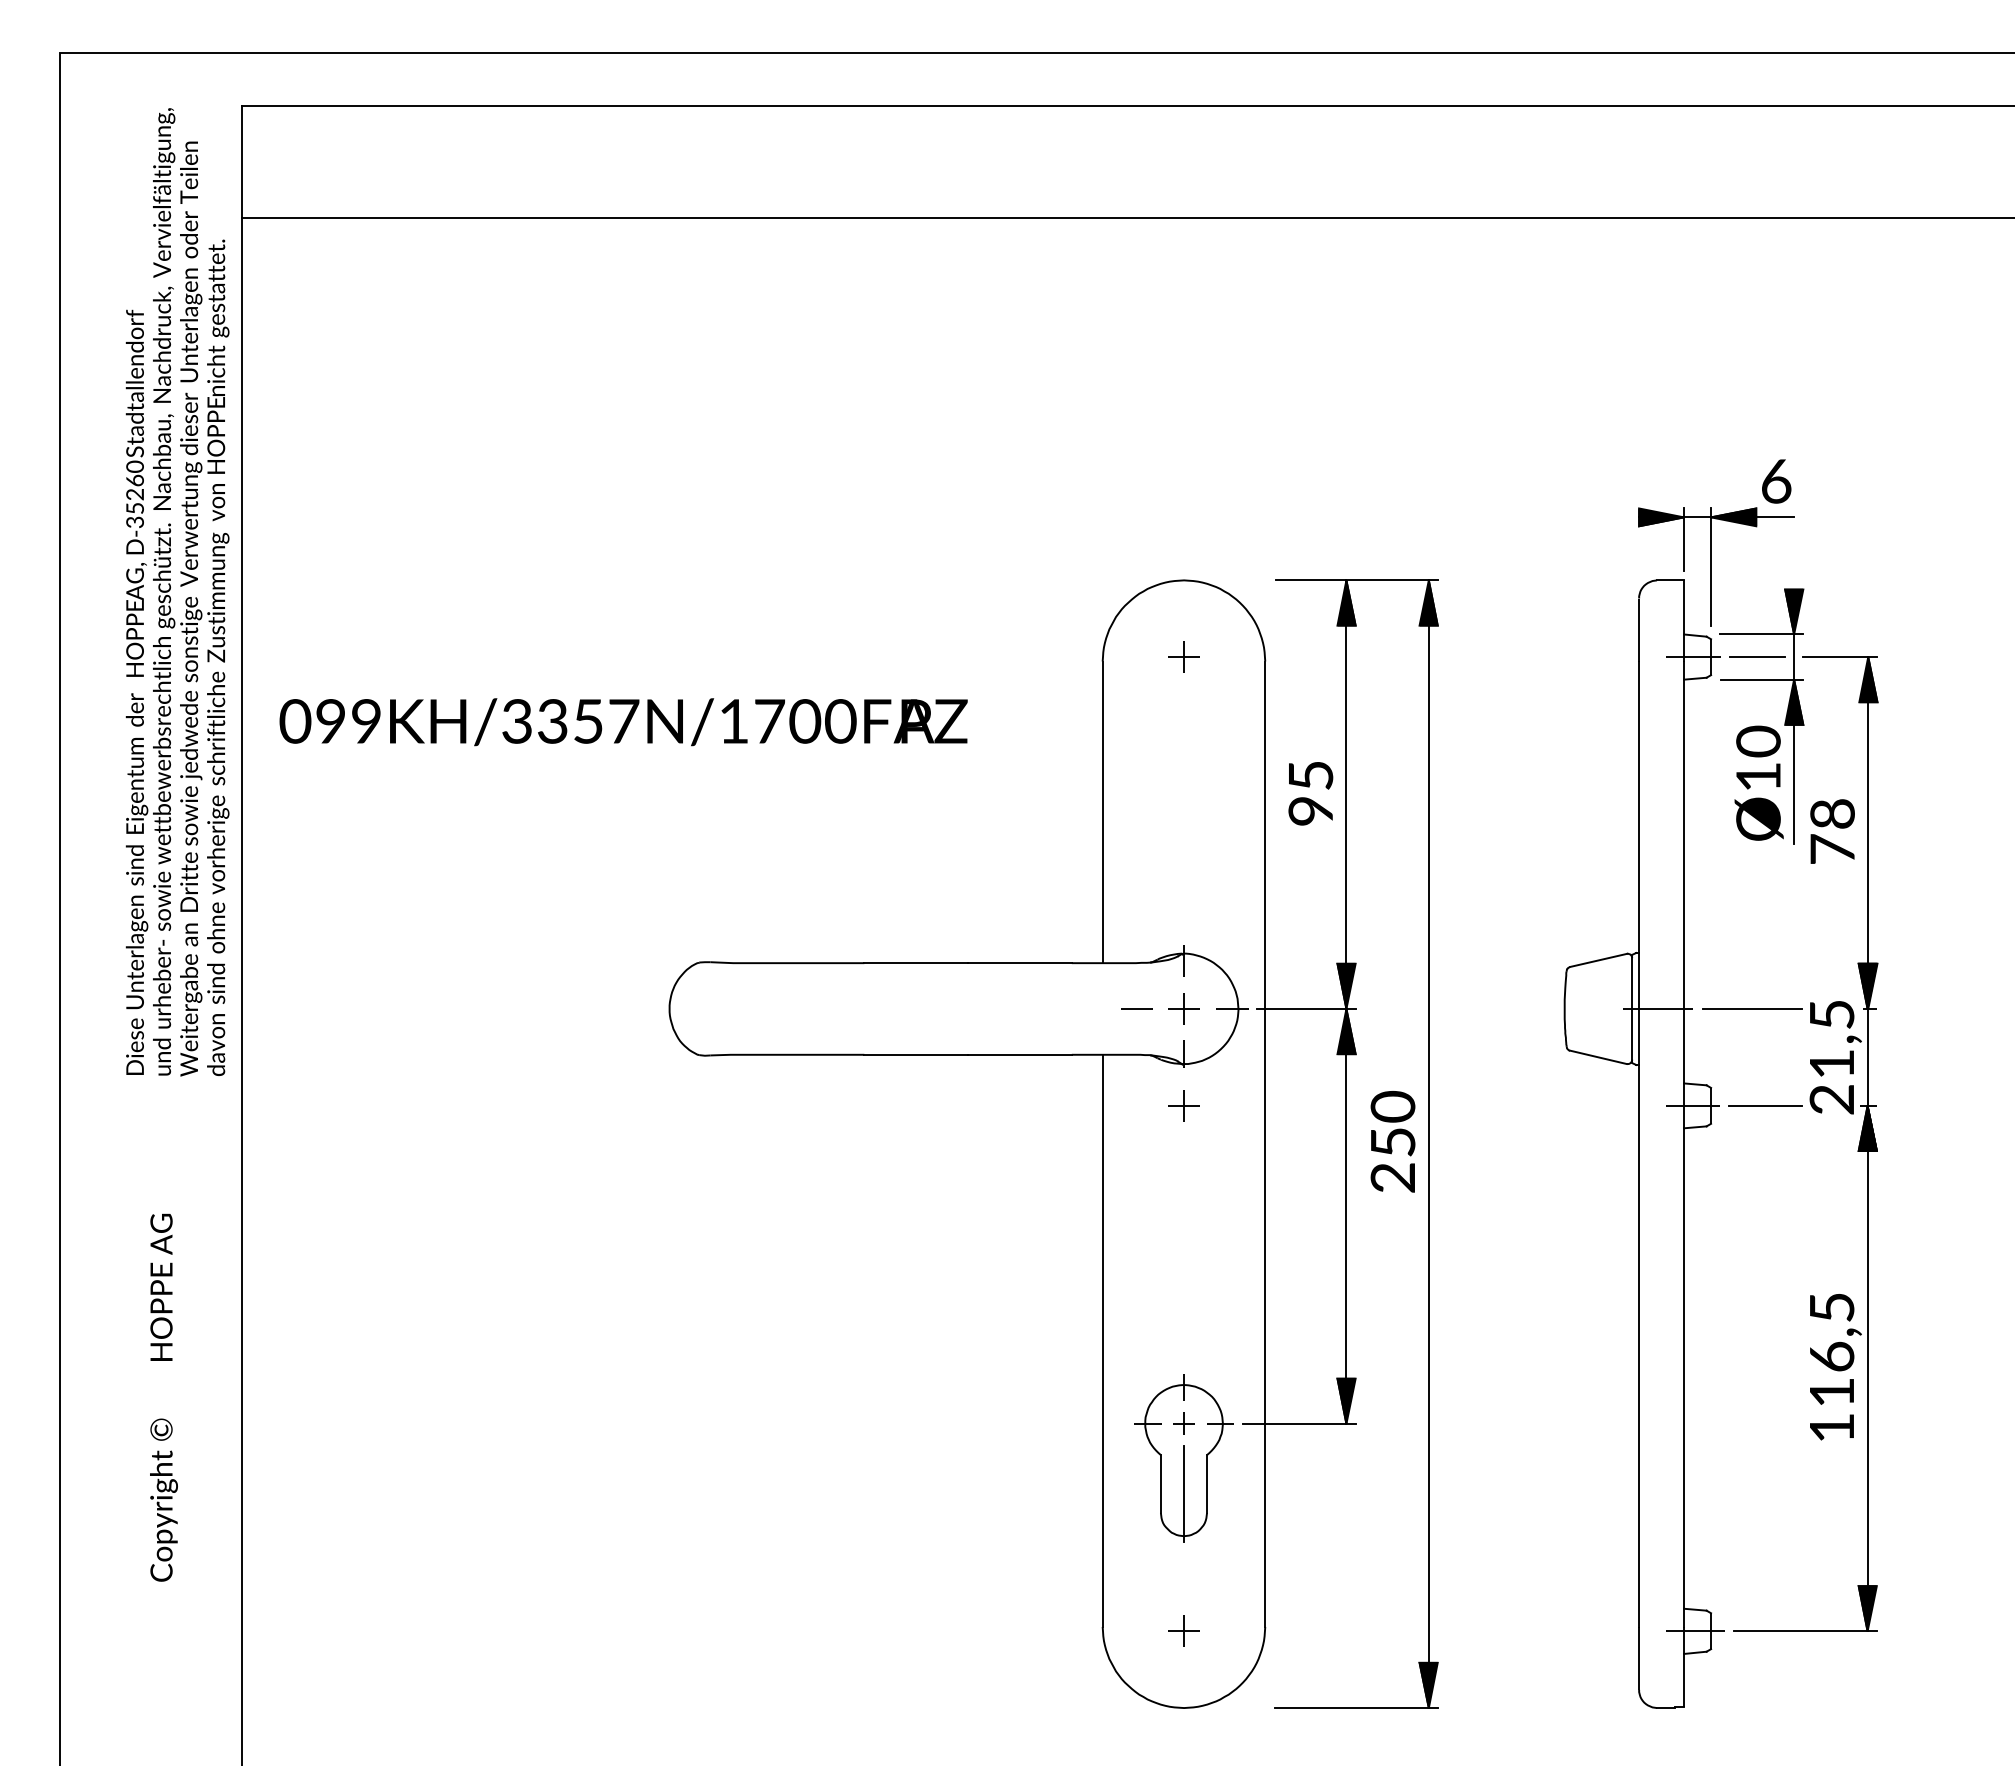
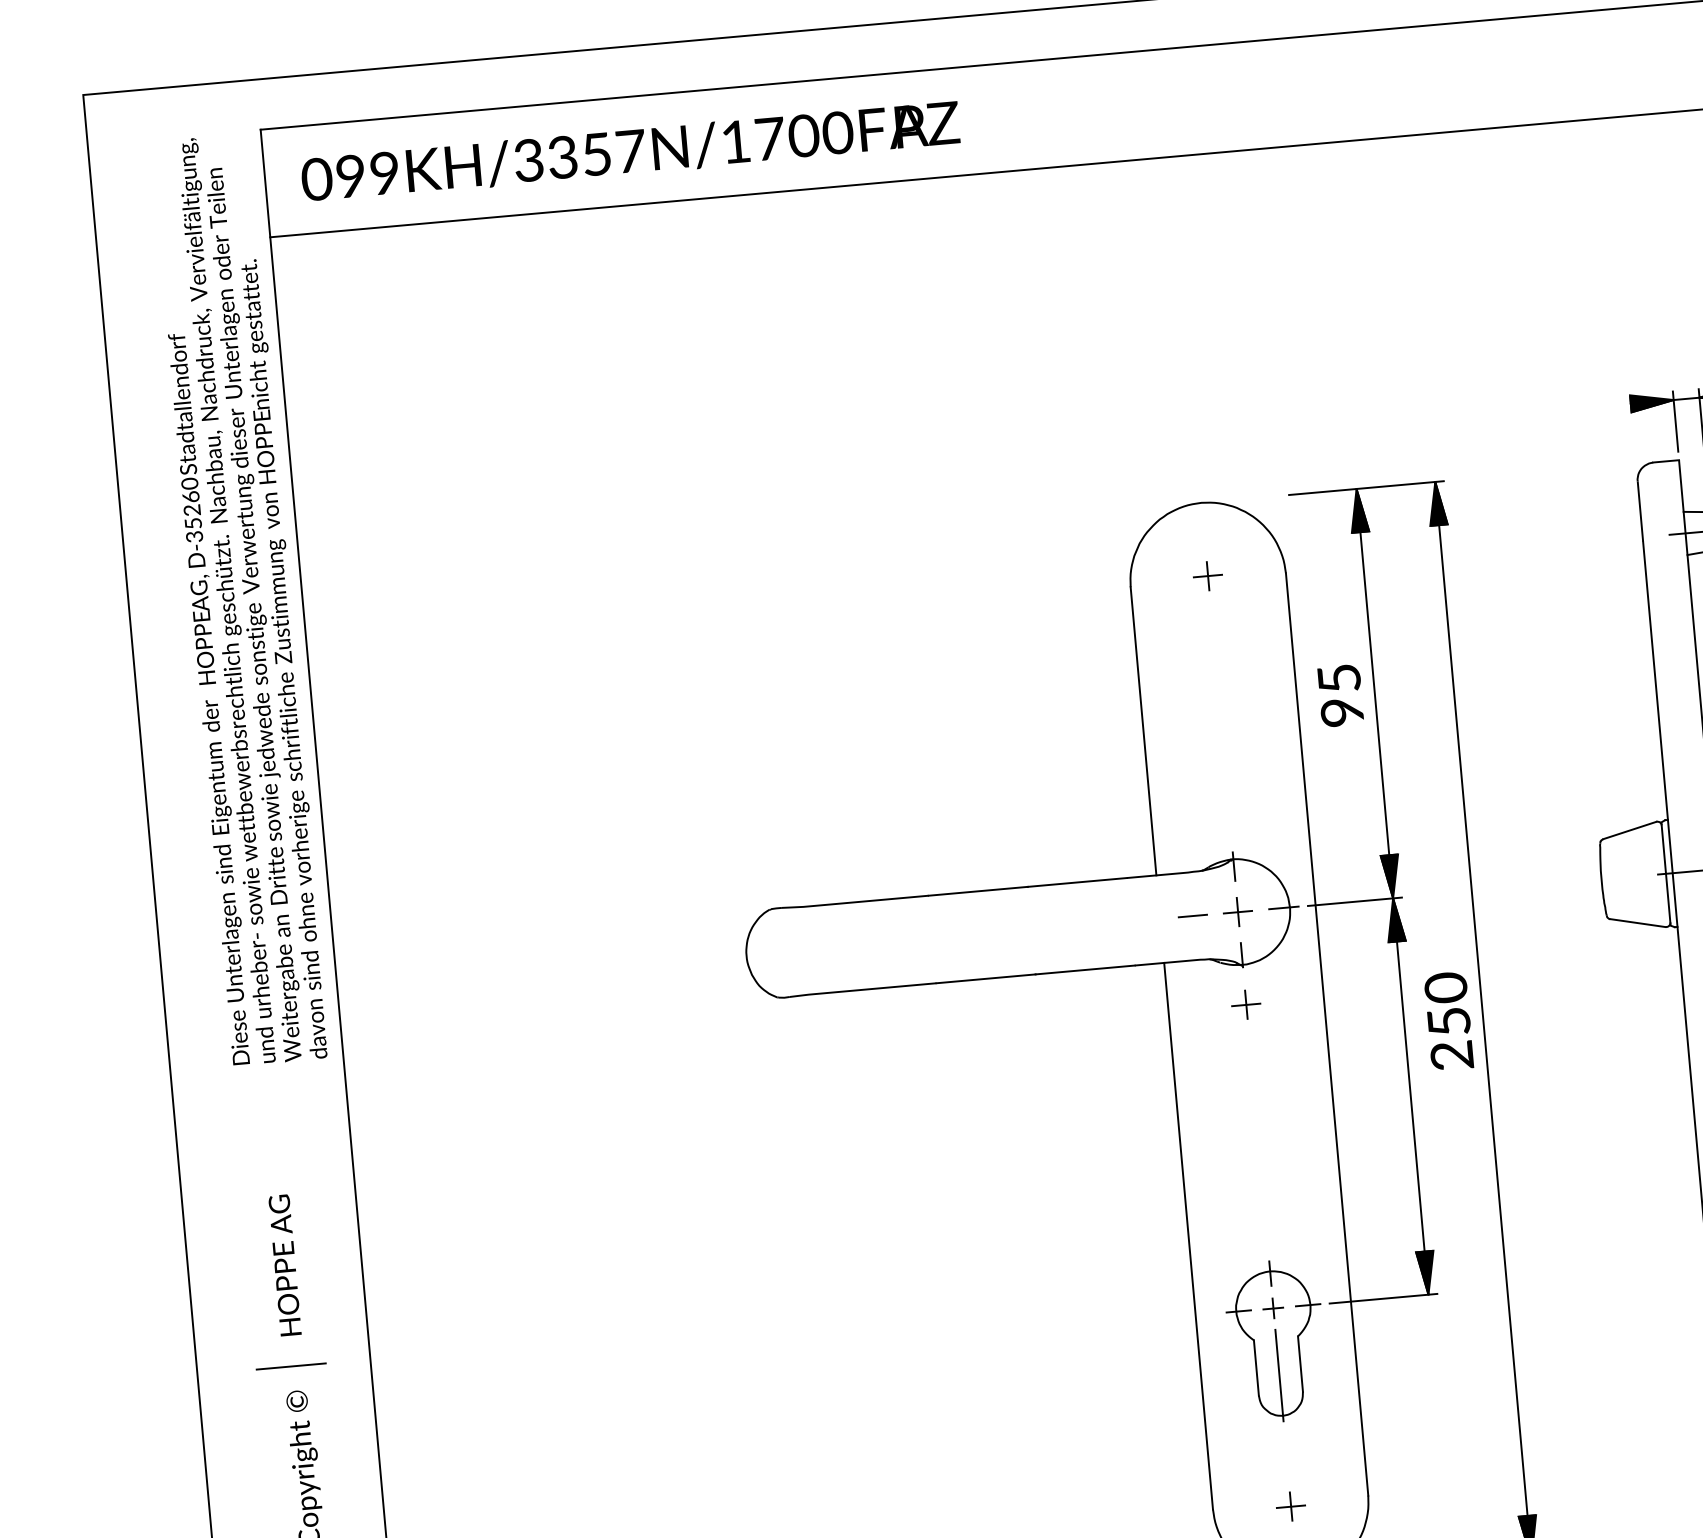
text: (623, 722) -> (630, 152), moved
line: (158, 1393) -> (291, 1366), added

